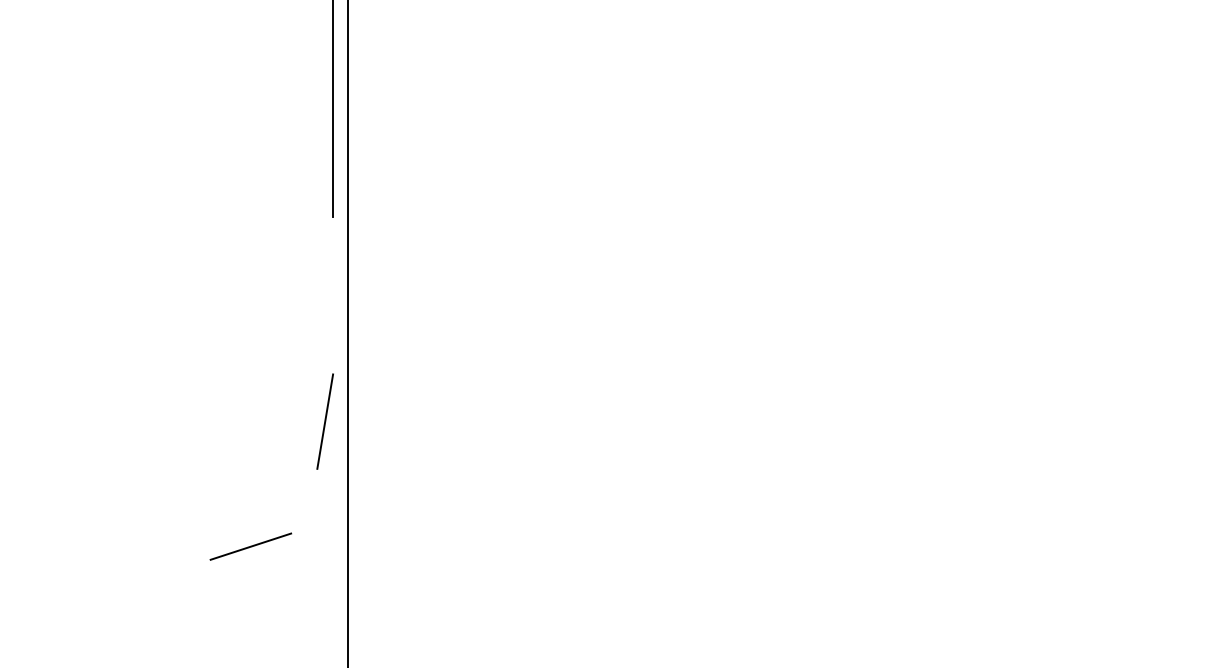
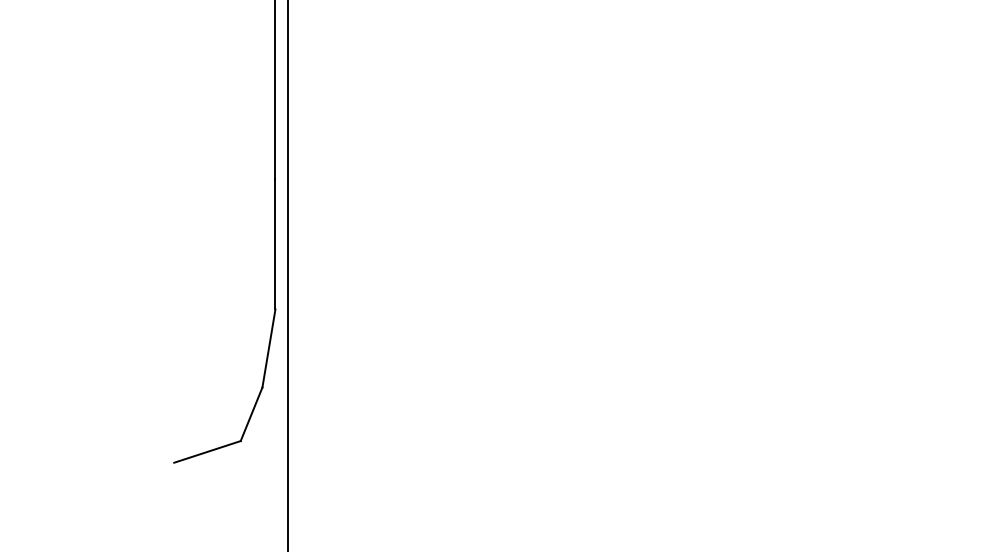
line: (333, 295) -> (275, 244), added
line: (304, 500) -> (251, 413), added

